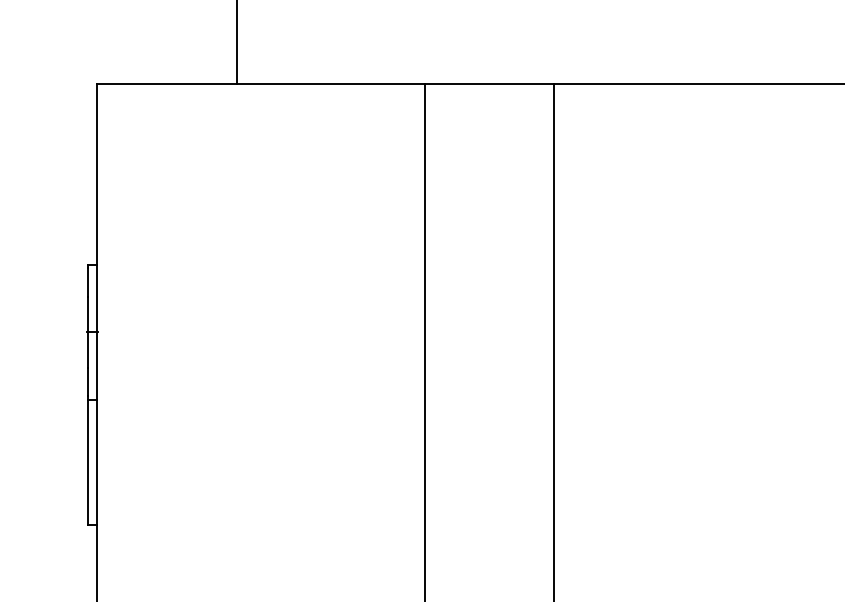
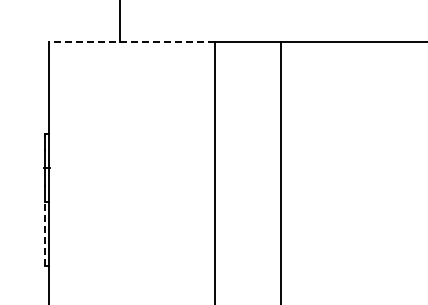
line: (259, 83) -> (131, 42), solid -> dashed
line: (88, 460) -> (44, 233), solid -> dashed

